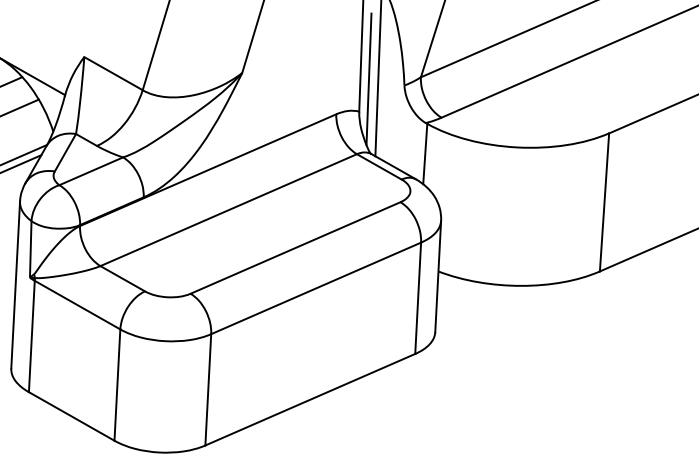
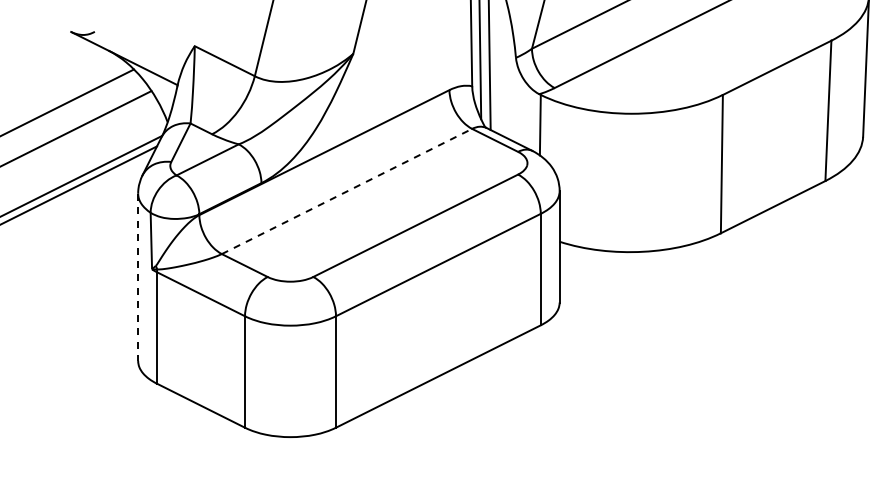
line: (228, 210) -> (346, 191), solid -> dashed
line: (15, 285) -> (138, 277), solid -> dashed

